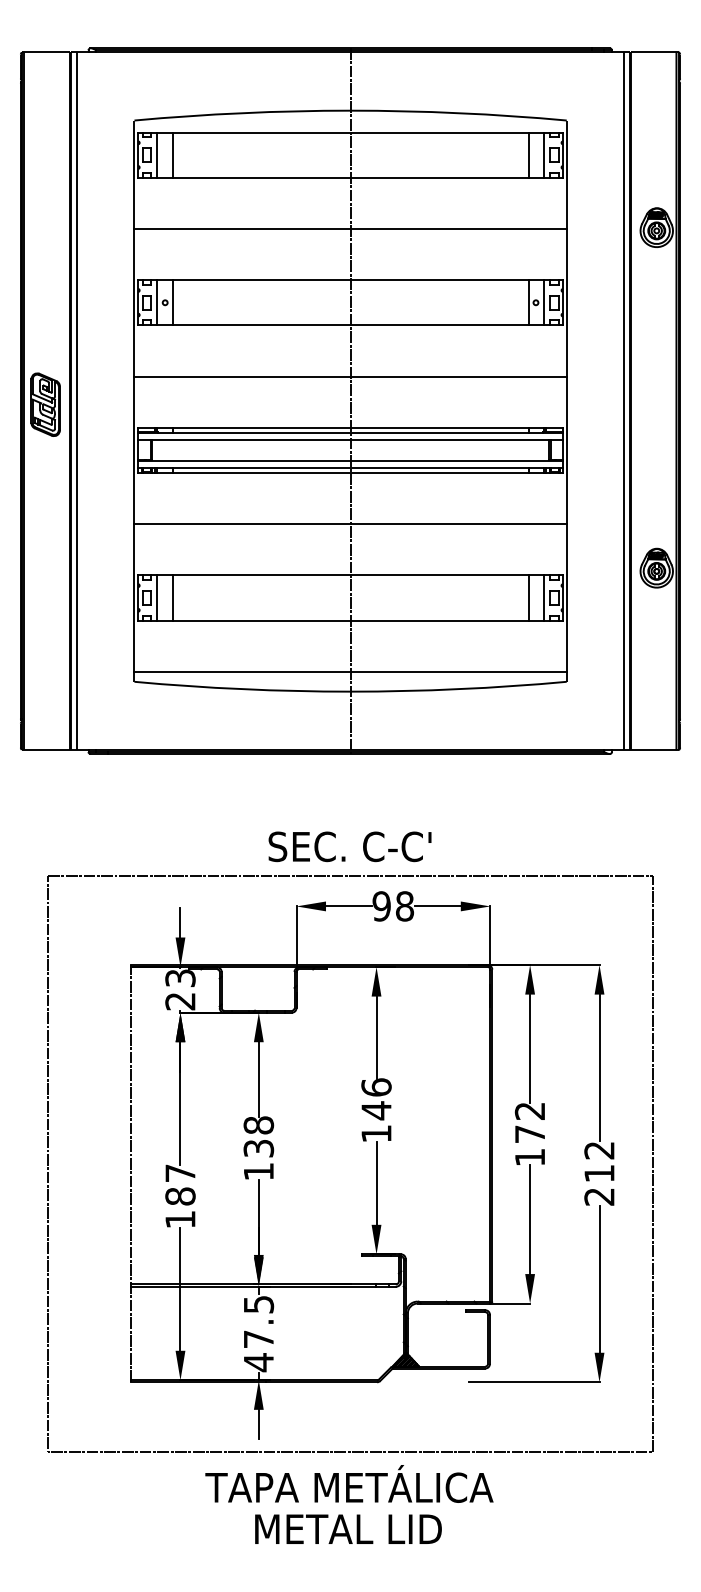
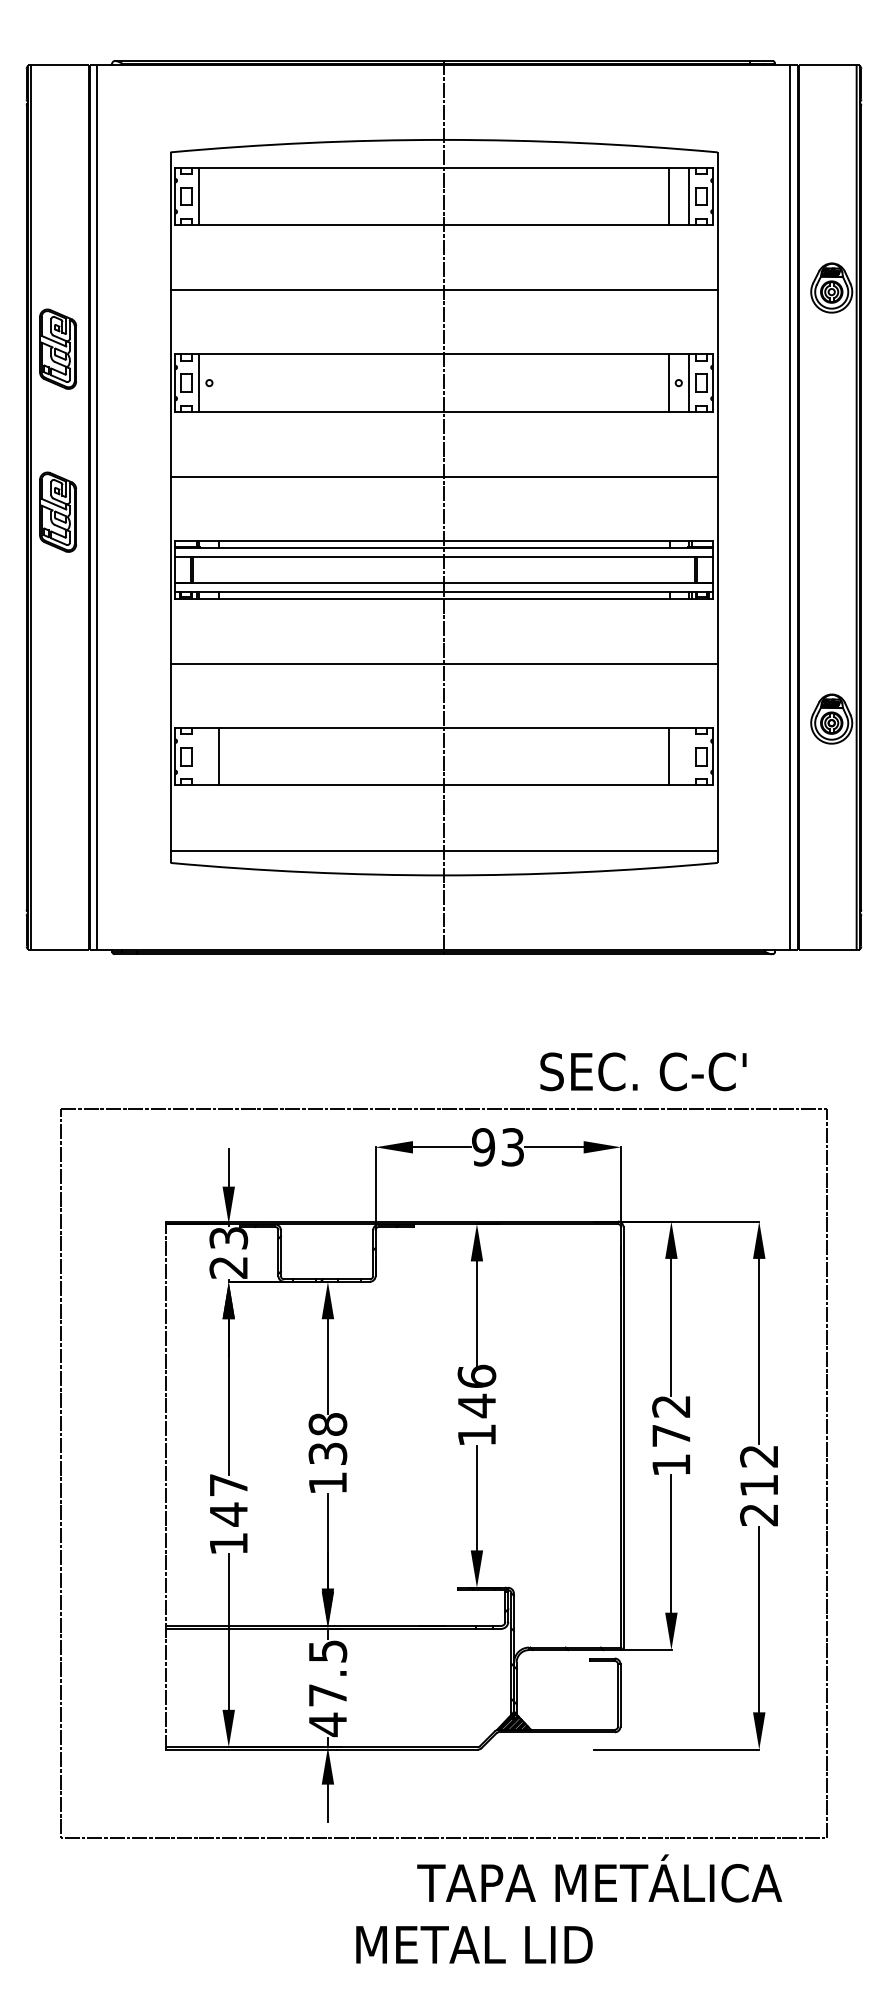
line: (172, 154) -> (218, 195), removed
part: (45, 275) -> (58, 348), added
line: (172, 302) -> (218, 382), removed
line: (157, 597) -> (199, 756), removed
line: (543, 597) -> (688, 756), removed
text: (350, 846) -> (643, 1071), moved
text: (404, 906) -> (512, 1147), 98 -> 93
text: (180, 1196) -> (228, 1514), 187 -> 147
text: (349, 1484) -> (599, 1878), moved
text: (348, 1529) -> (474, 1944), moved

